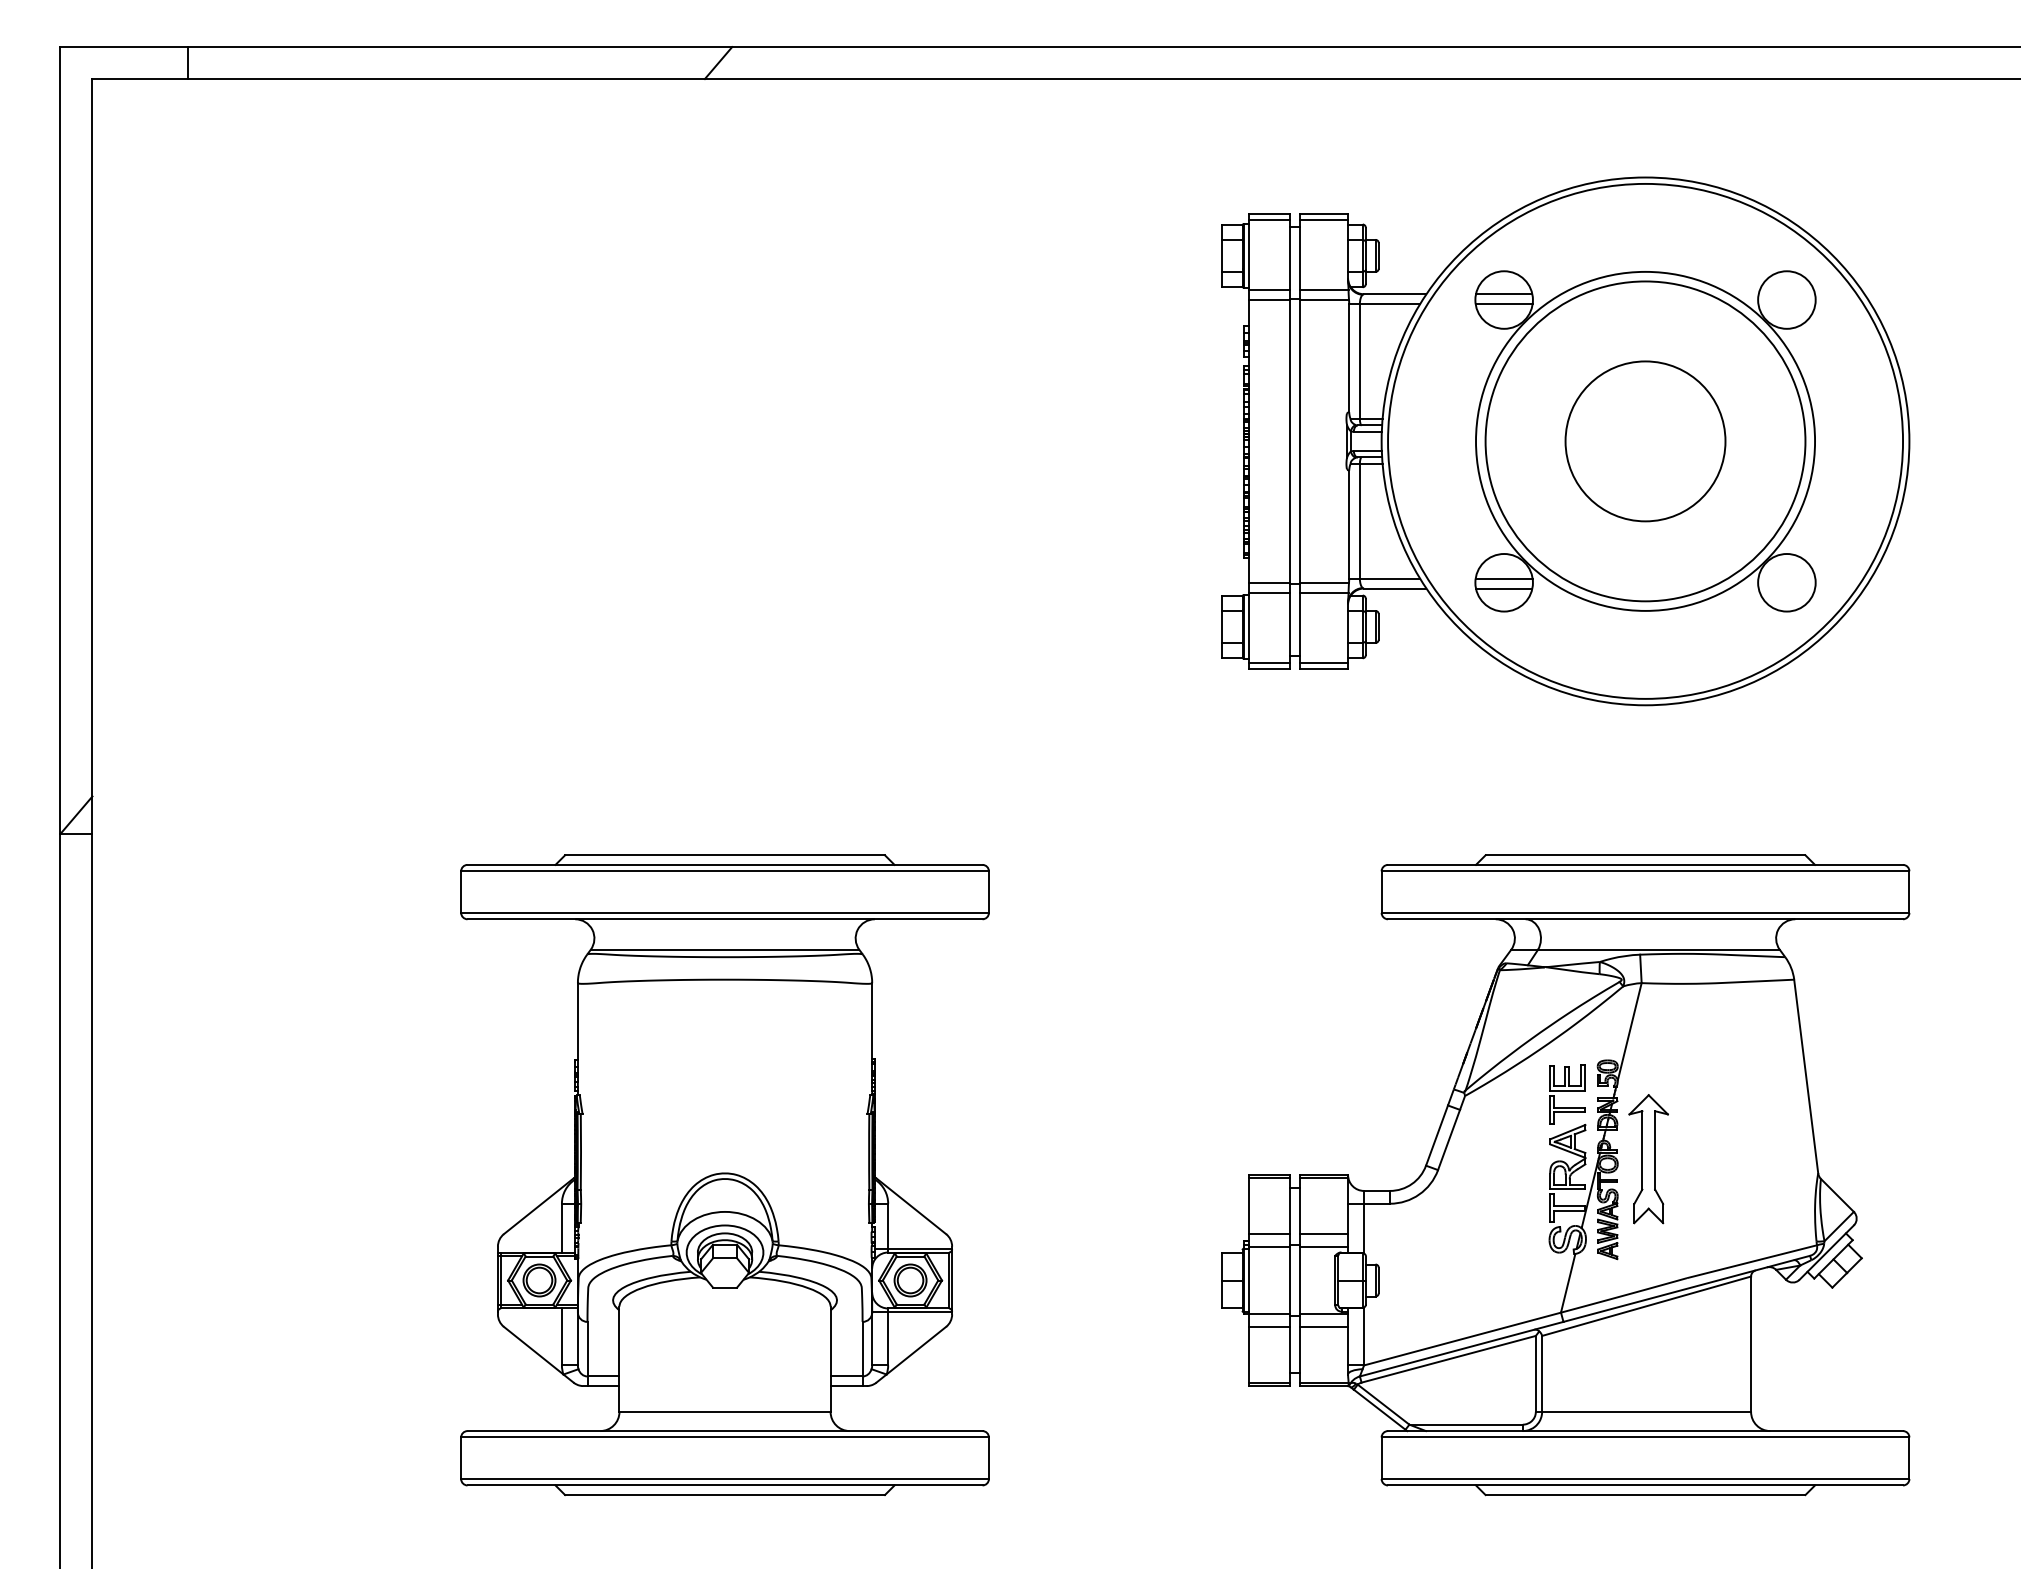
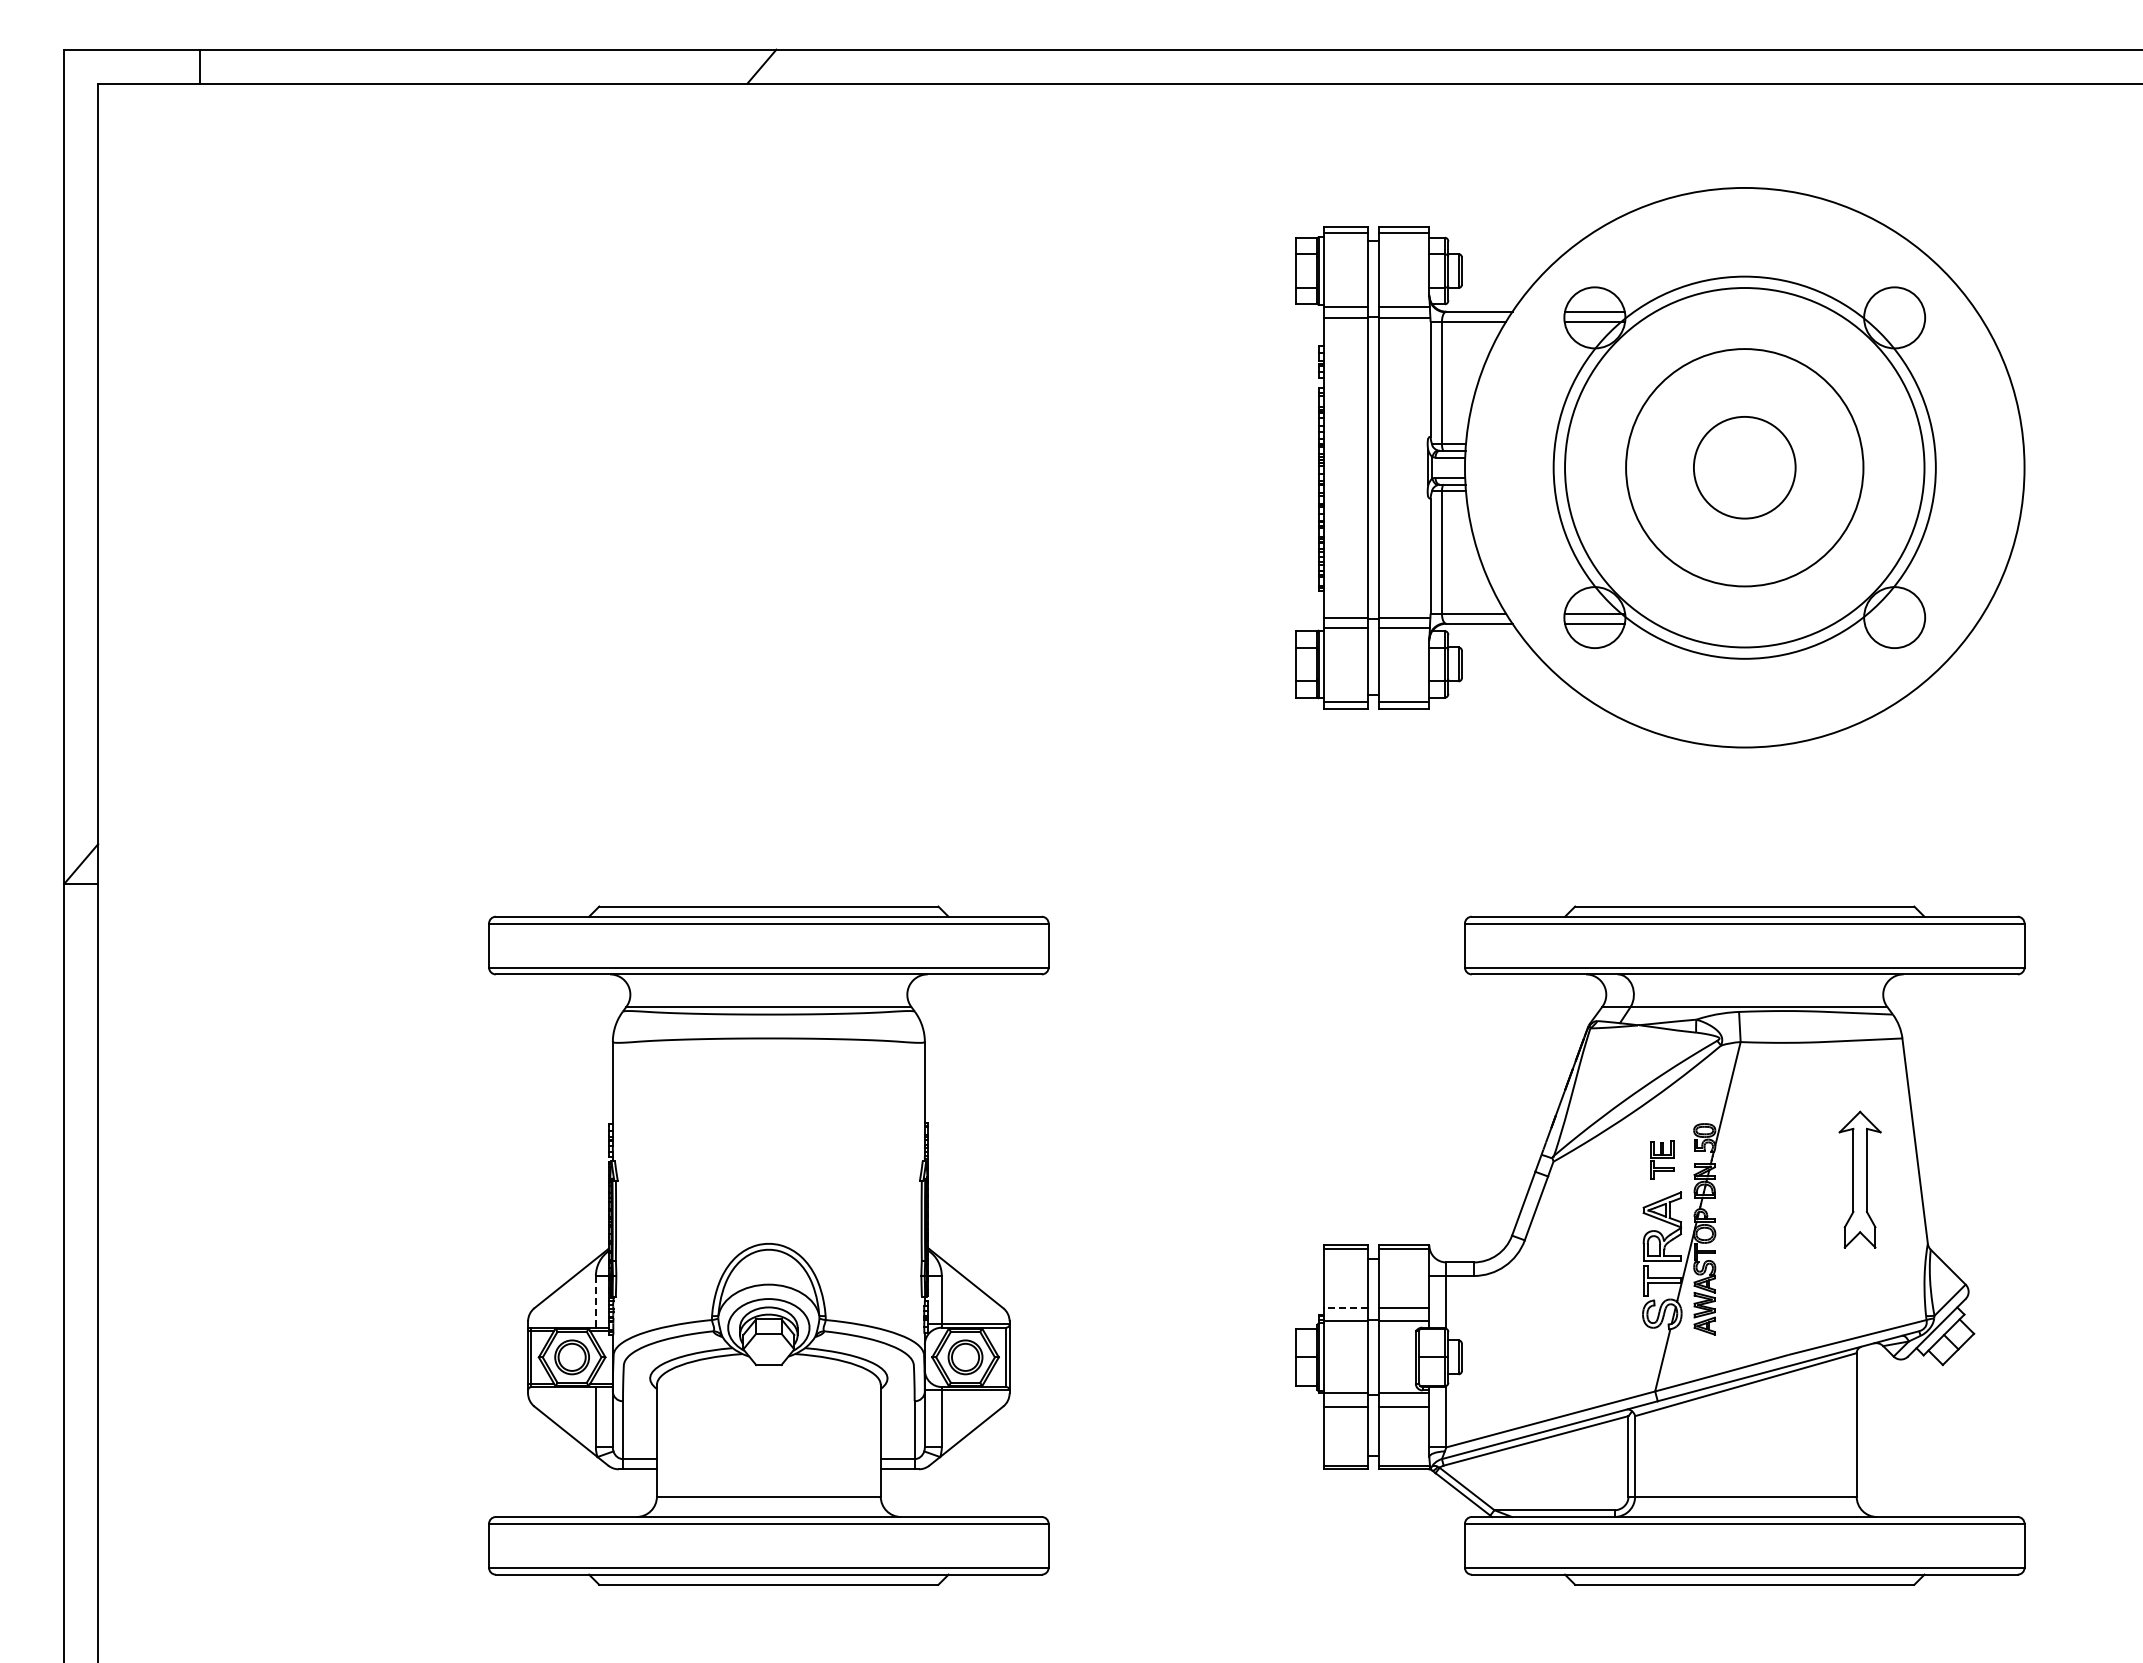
circle: (1645, 441) -> (1744, 467), size x0.6
circle: (1645, 441) -> (1744, 467), size x0.7
circle: (1645, 441) -> (1744, 467), size x0.7
part: (1567, 1093) -> (1662, 1159), size x0.6
part: (1648, 1158) -> (1859, 1179), moved
line: (561, 1227) -> (595, 1301), solid -> dashed
line: (1268, 1234) -> (1345, 1308), solid -> dashed

